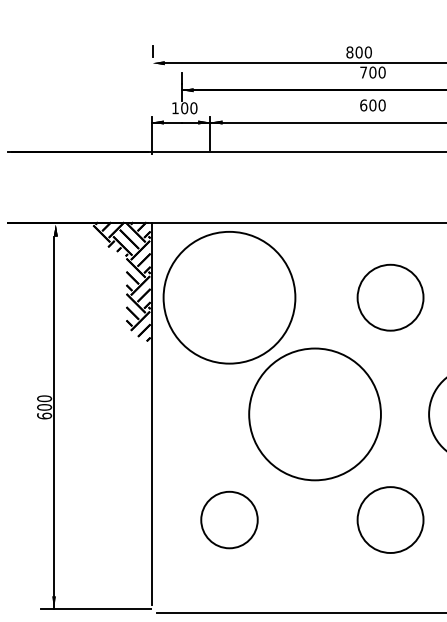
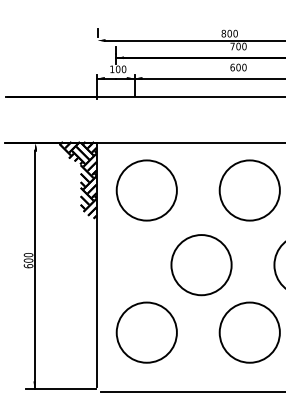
circle: (228, 297) -> (146, 190), size x0.71
circle: (390, 297) -> (249, 190), size x1.43
circle: (314, 415) -> (201, 265), size x0.71
circle: (228, 519) -> (146, 332), size x1.67
circle: (390, 519) -> (249, 332), size x1.43

